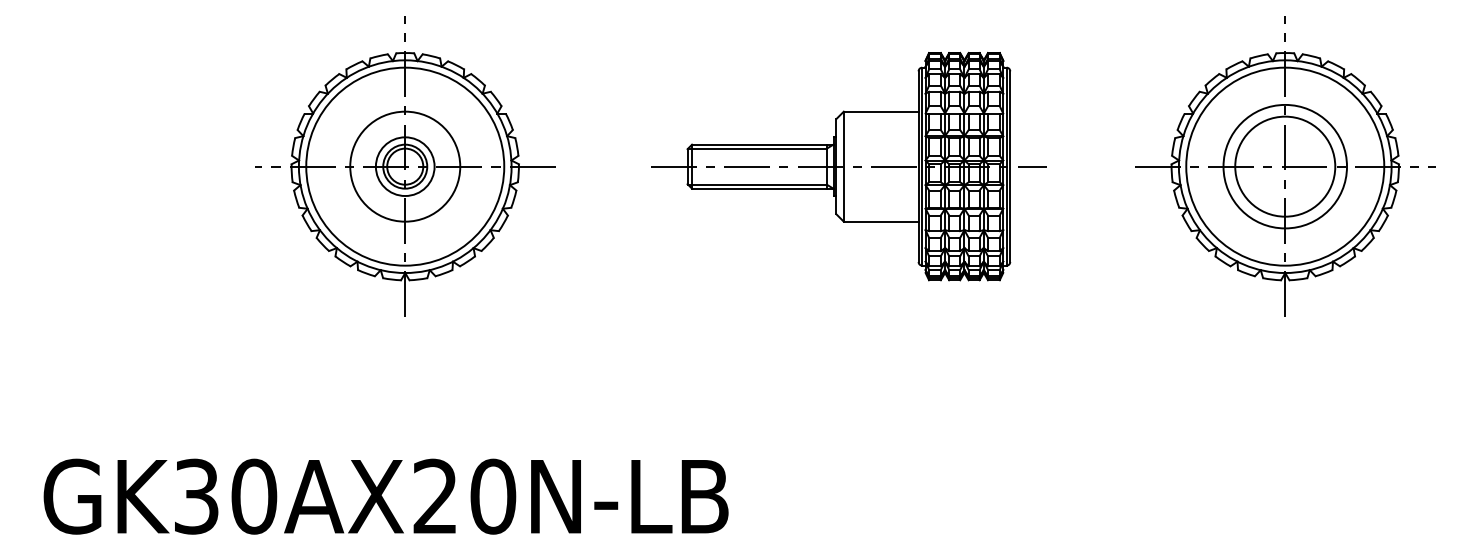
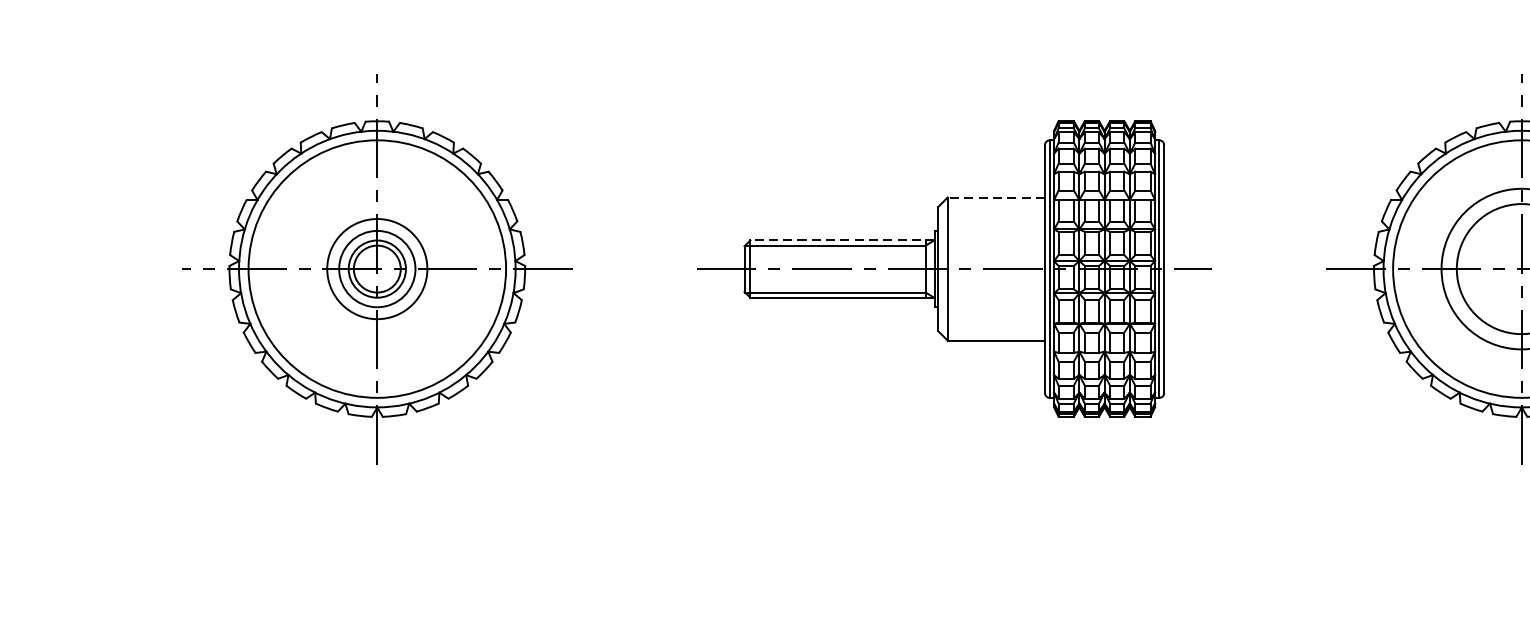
line: (880, 111) -> (995, 197), solid -> dashed
line: (762, 144) -> (841, 240), solid -> dashed
circle: (405, 166) -> (377, 268), size x0.7

